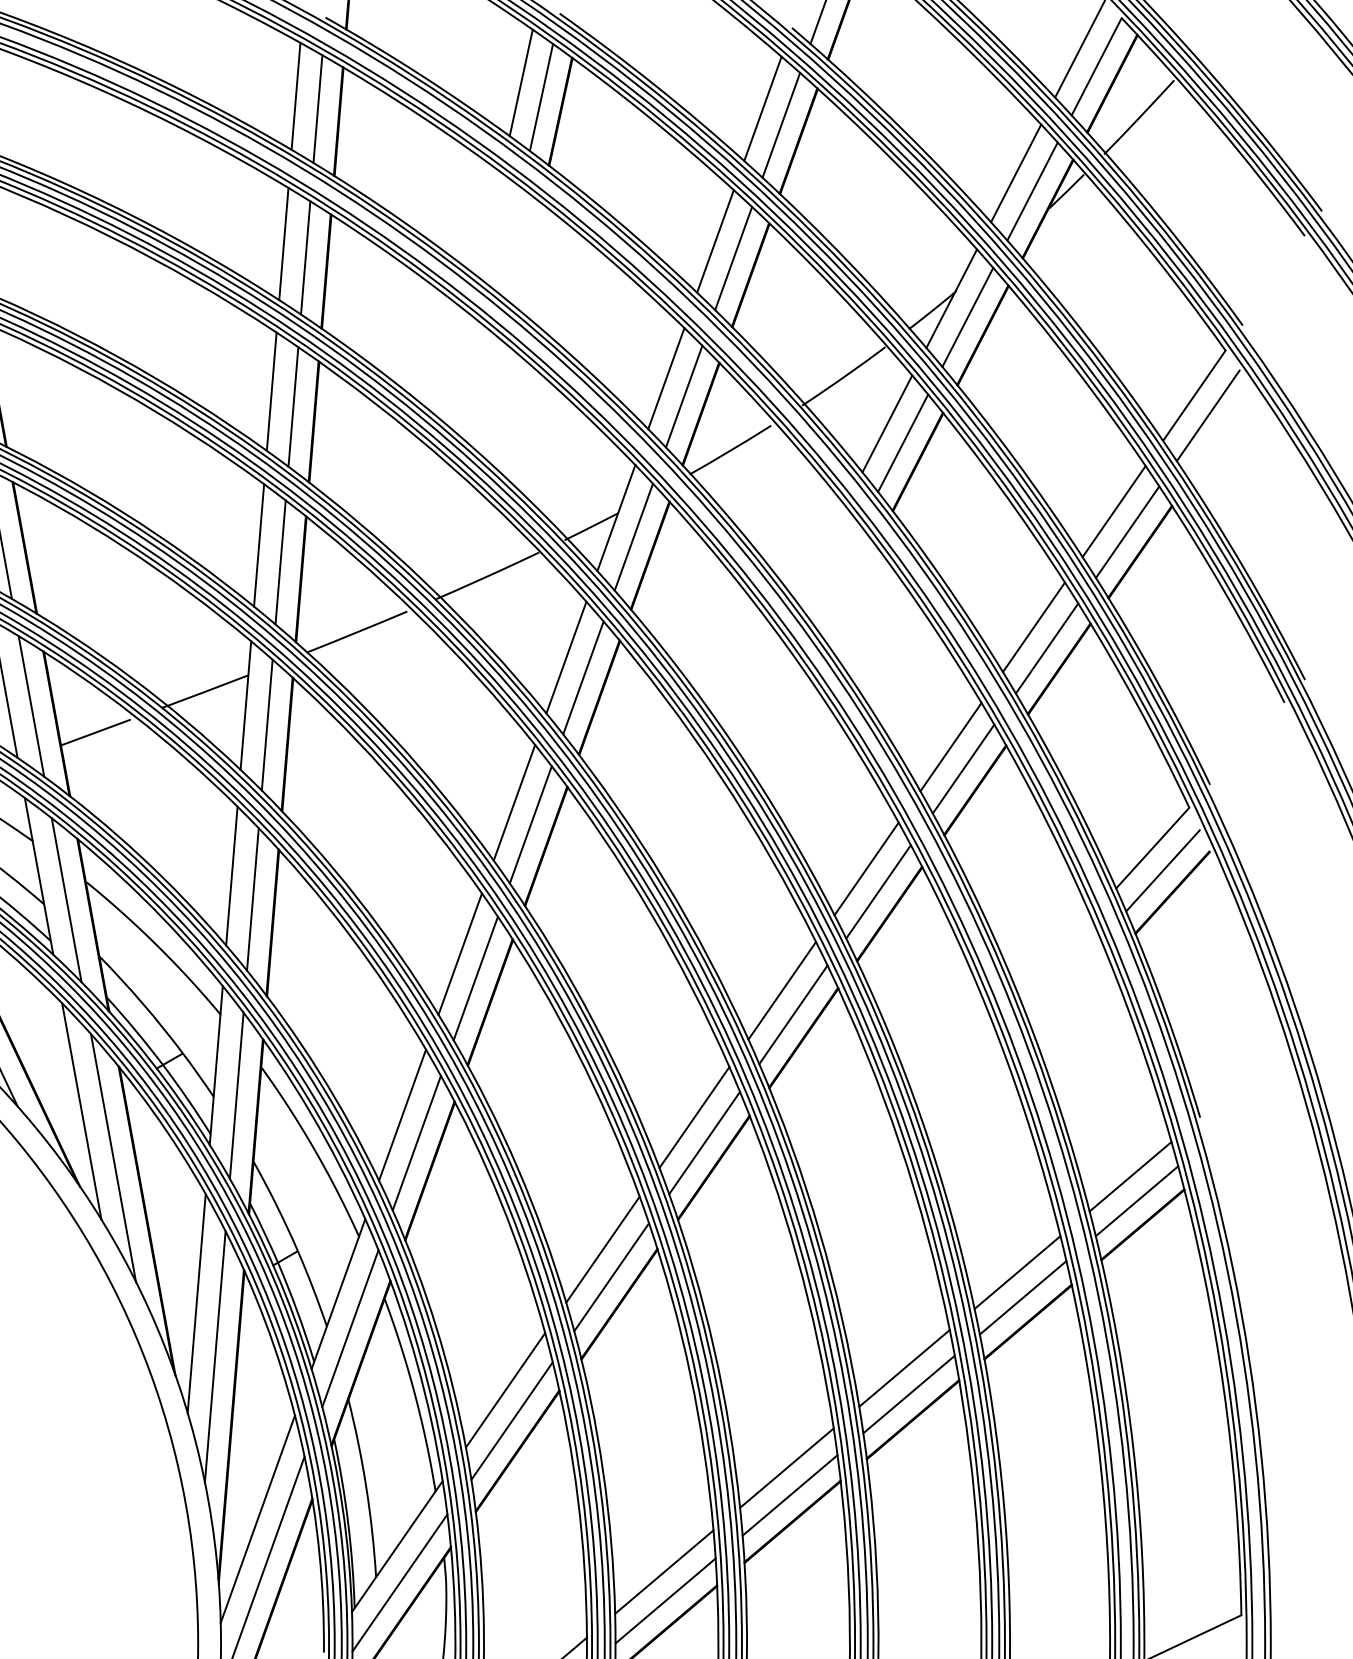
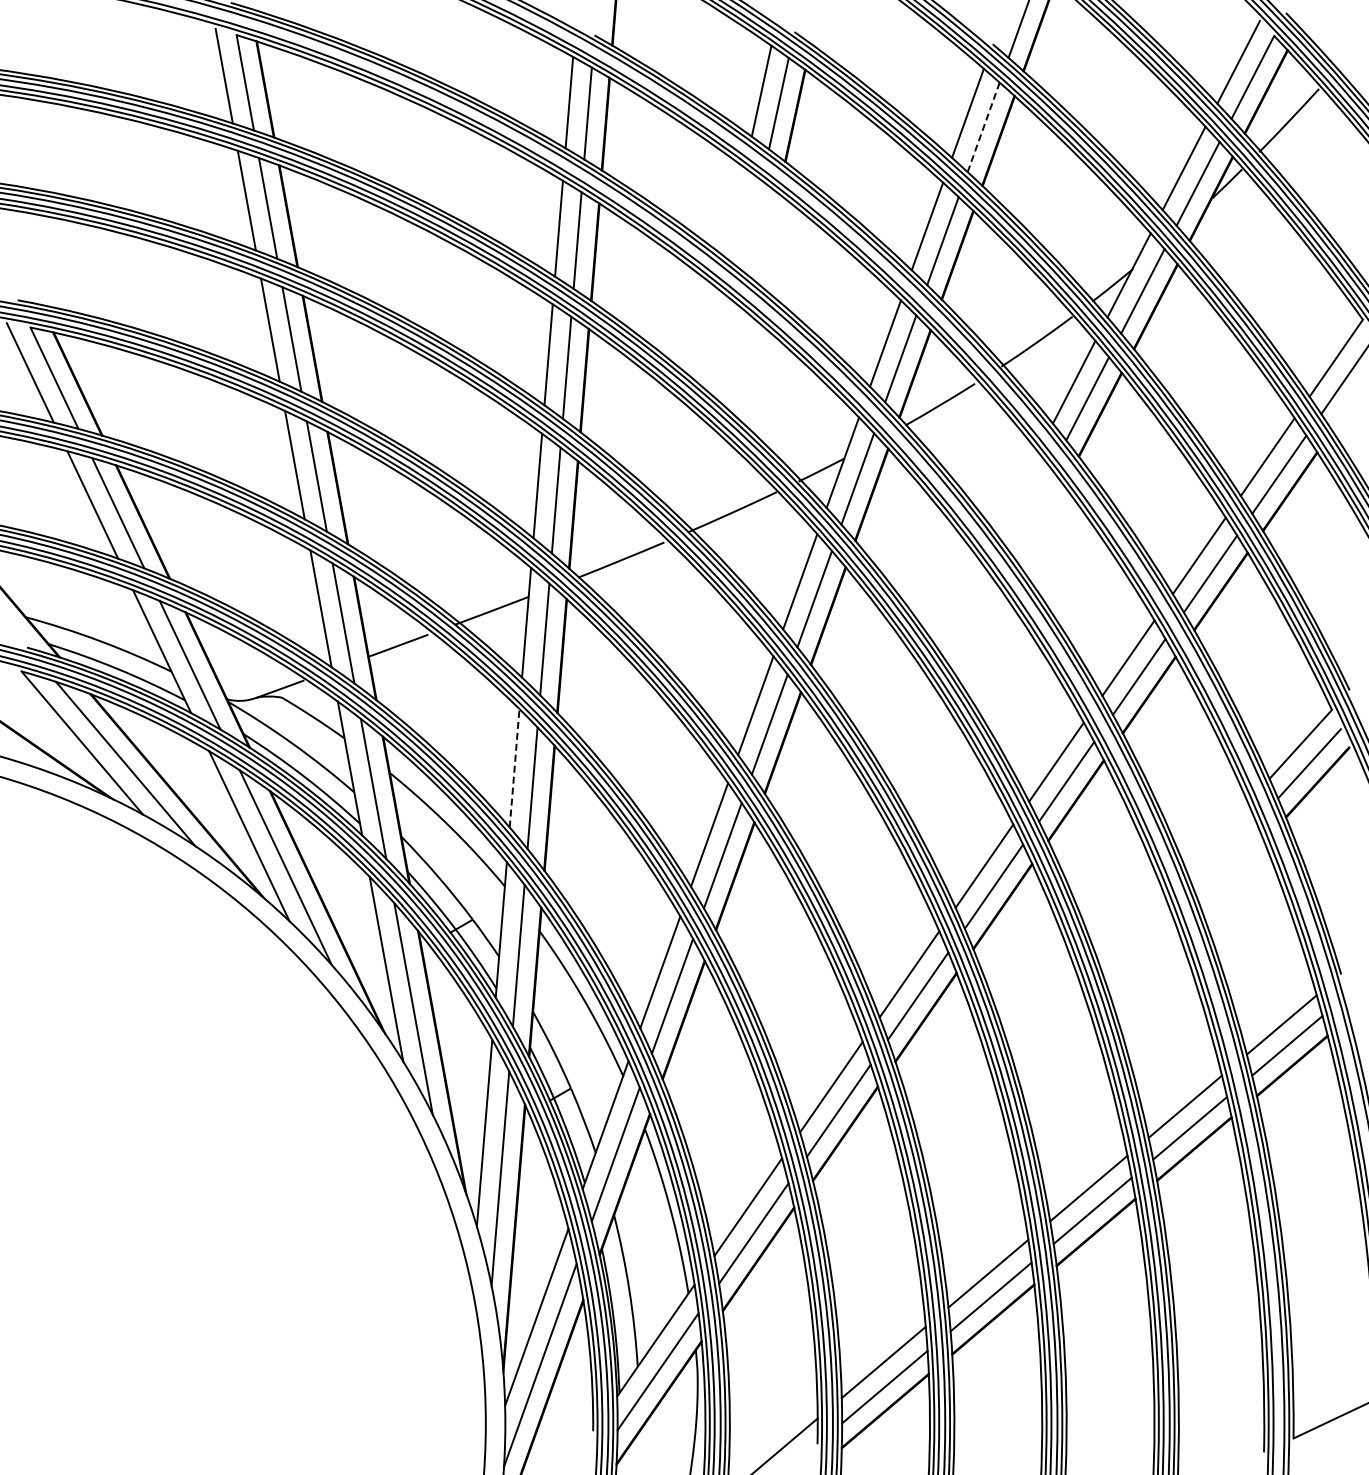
line: (781, 125) -> (983, 127), solid -> dashed
line: (231, 875) -> (514, 767), solid -> dashed

